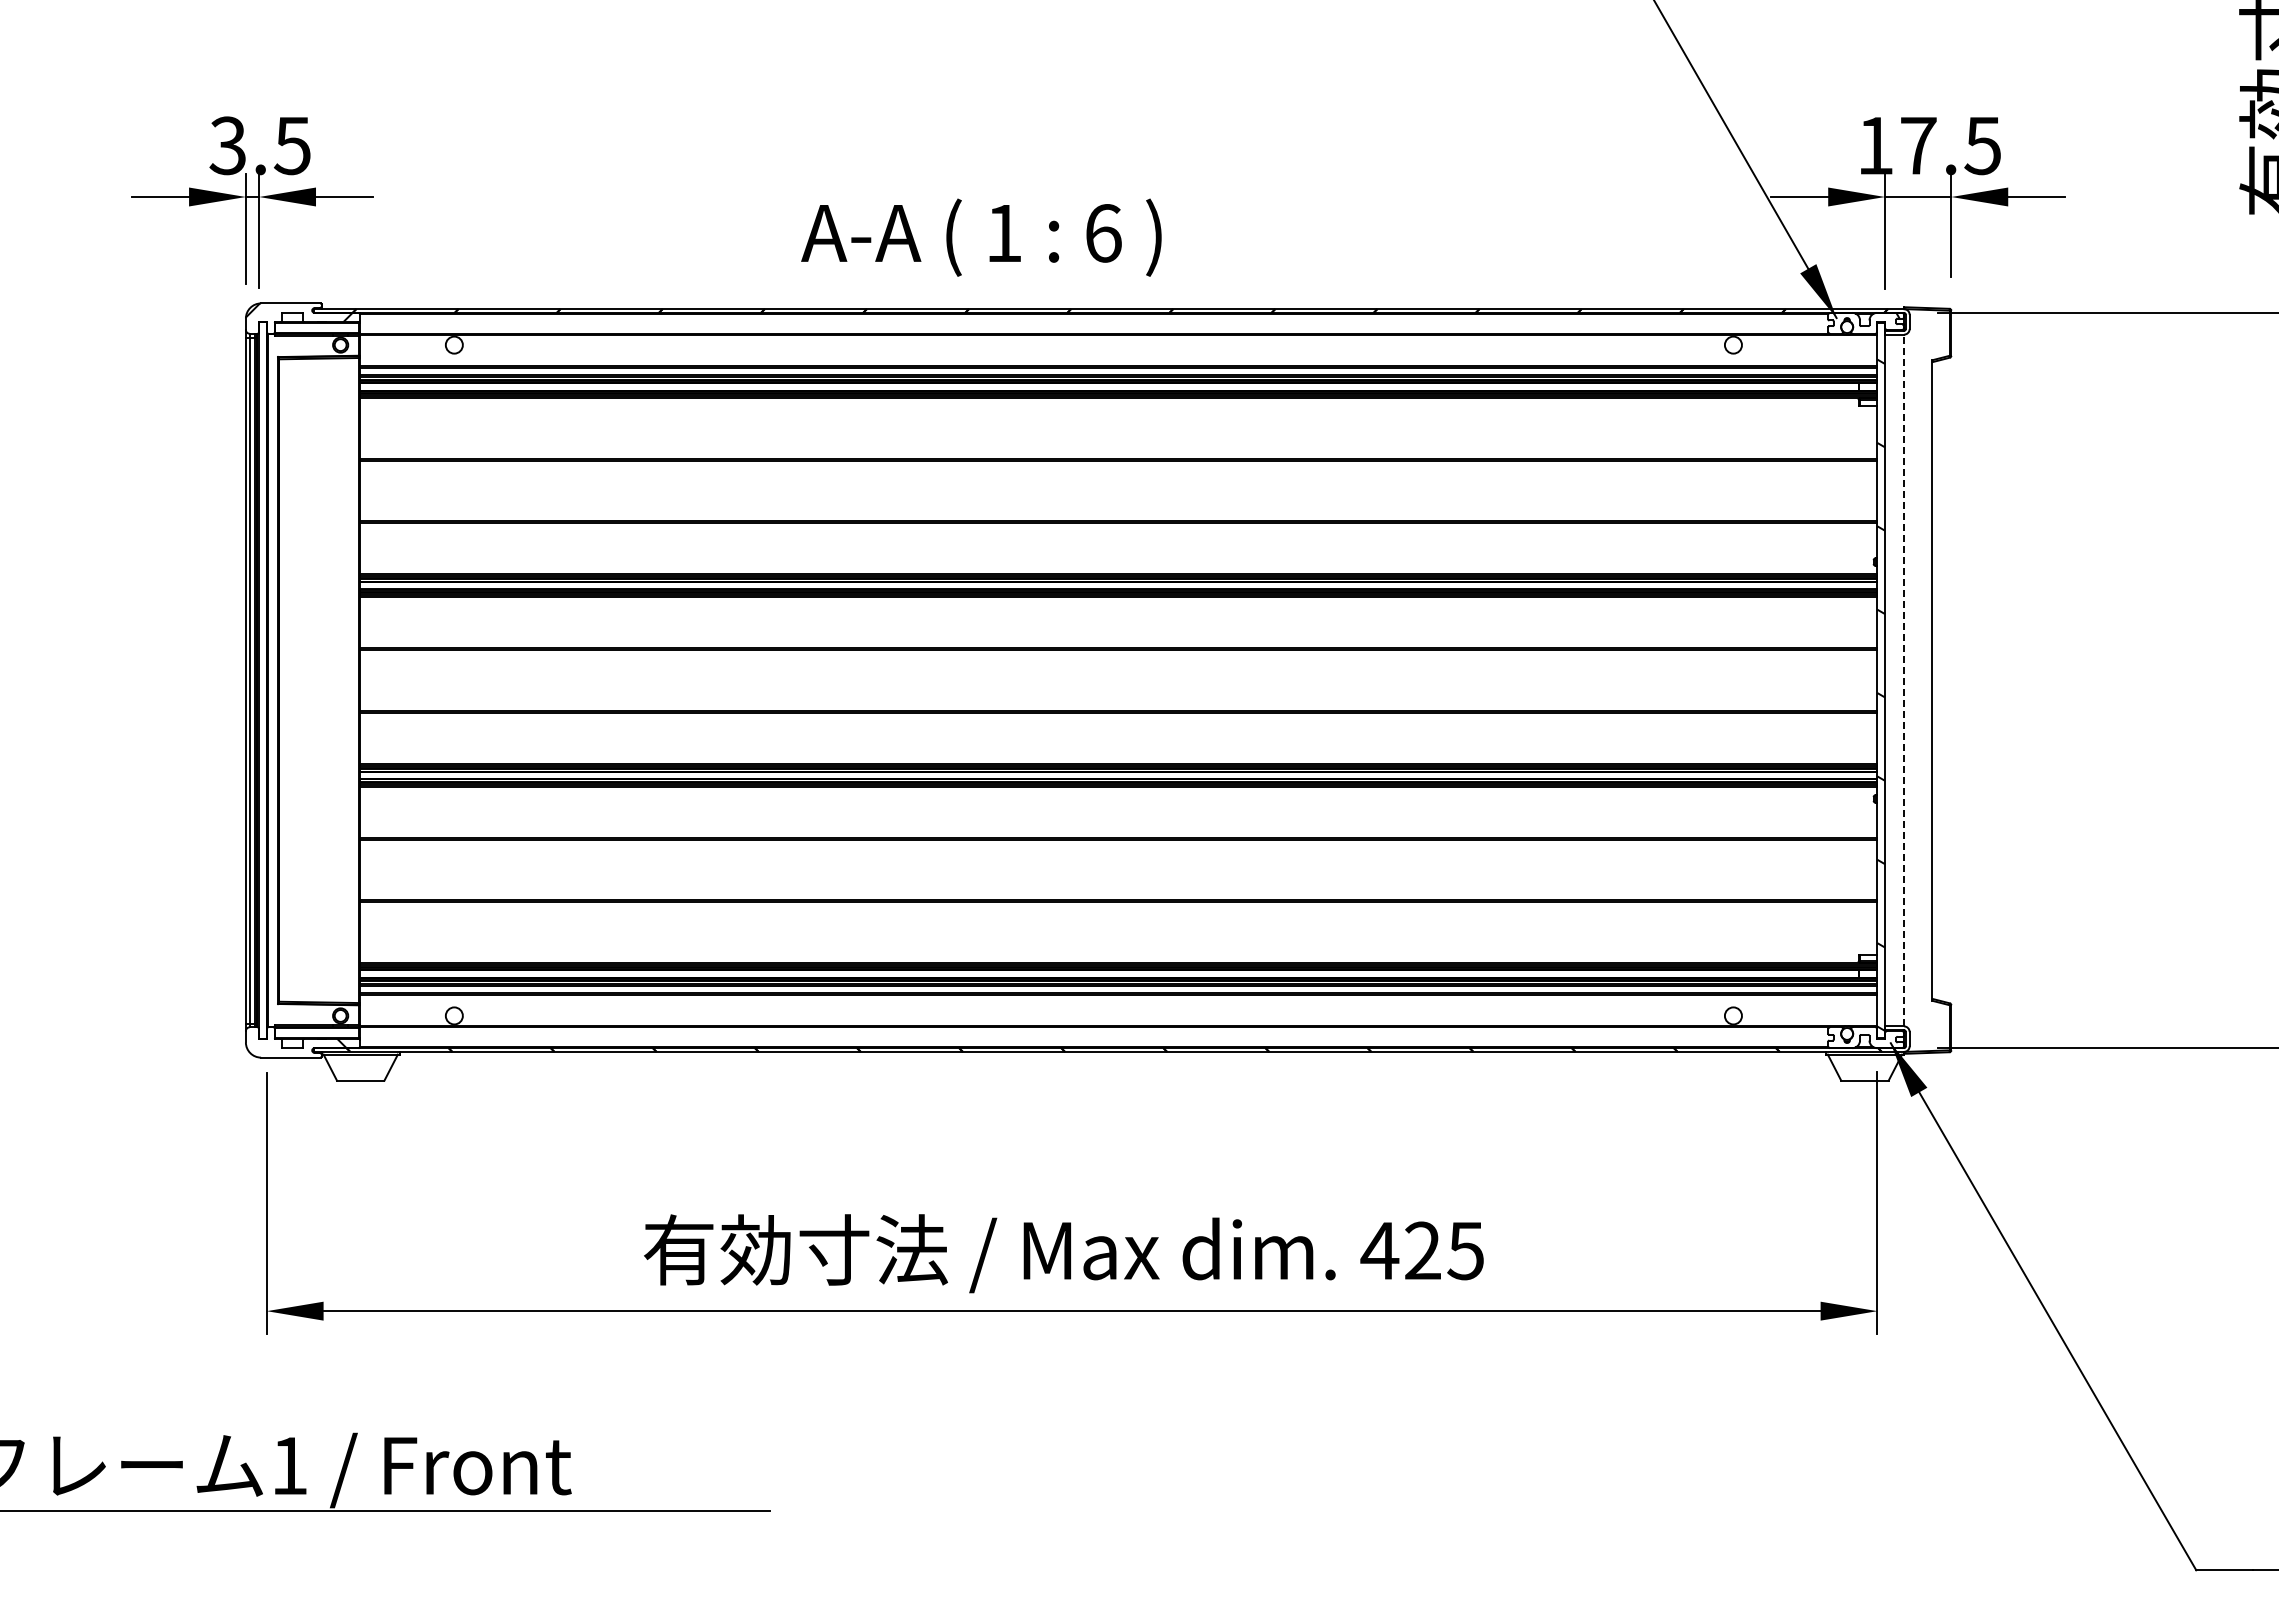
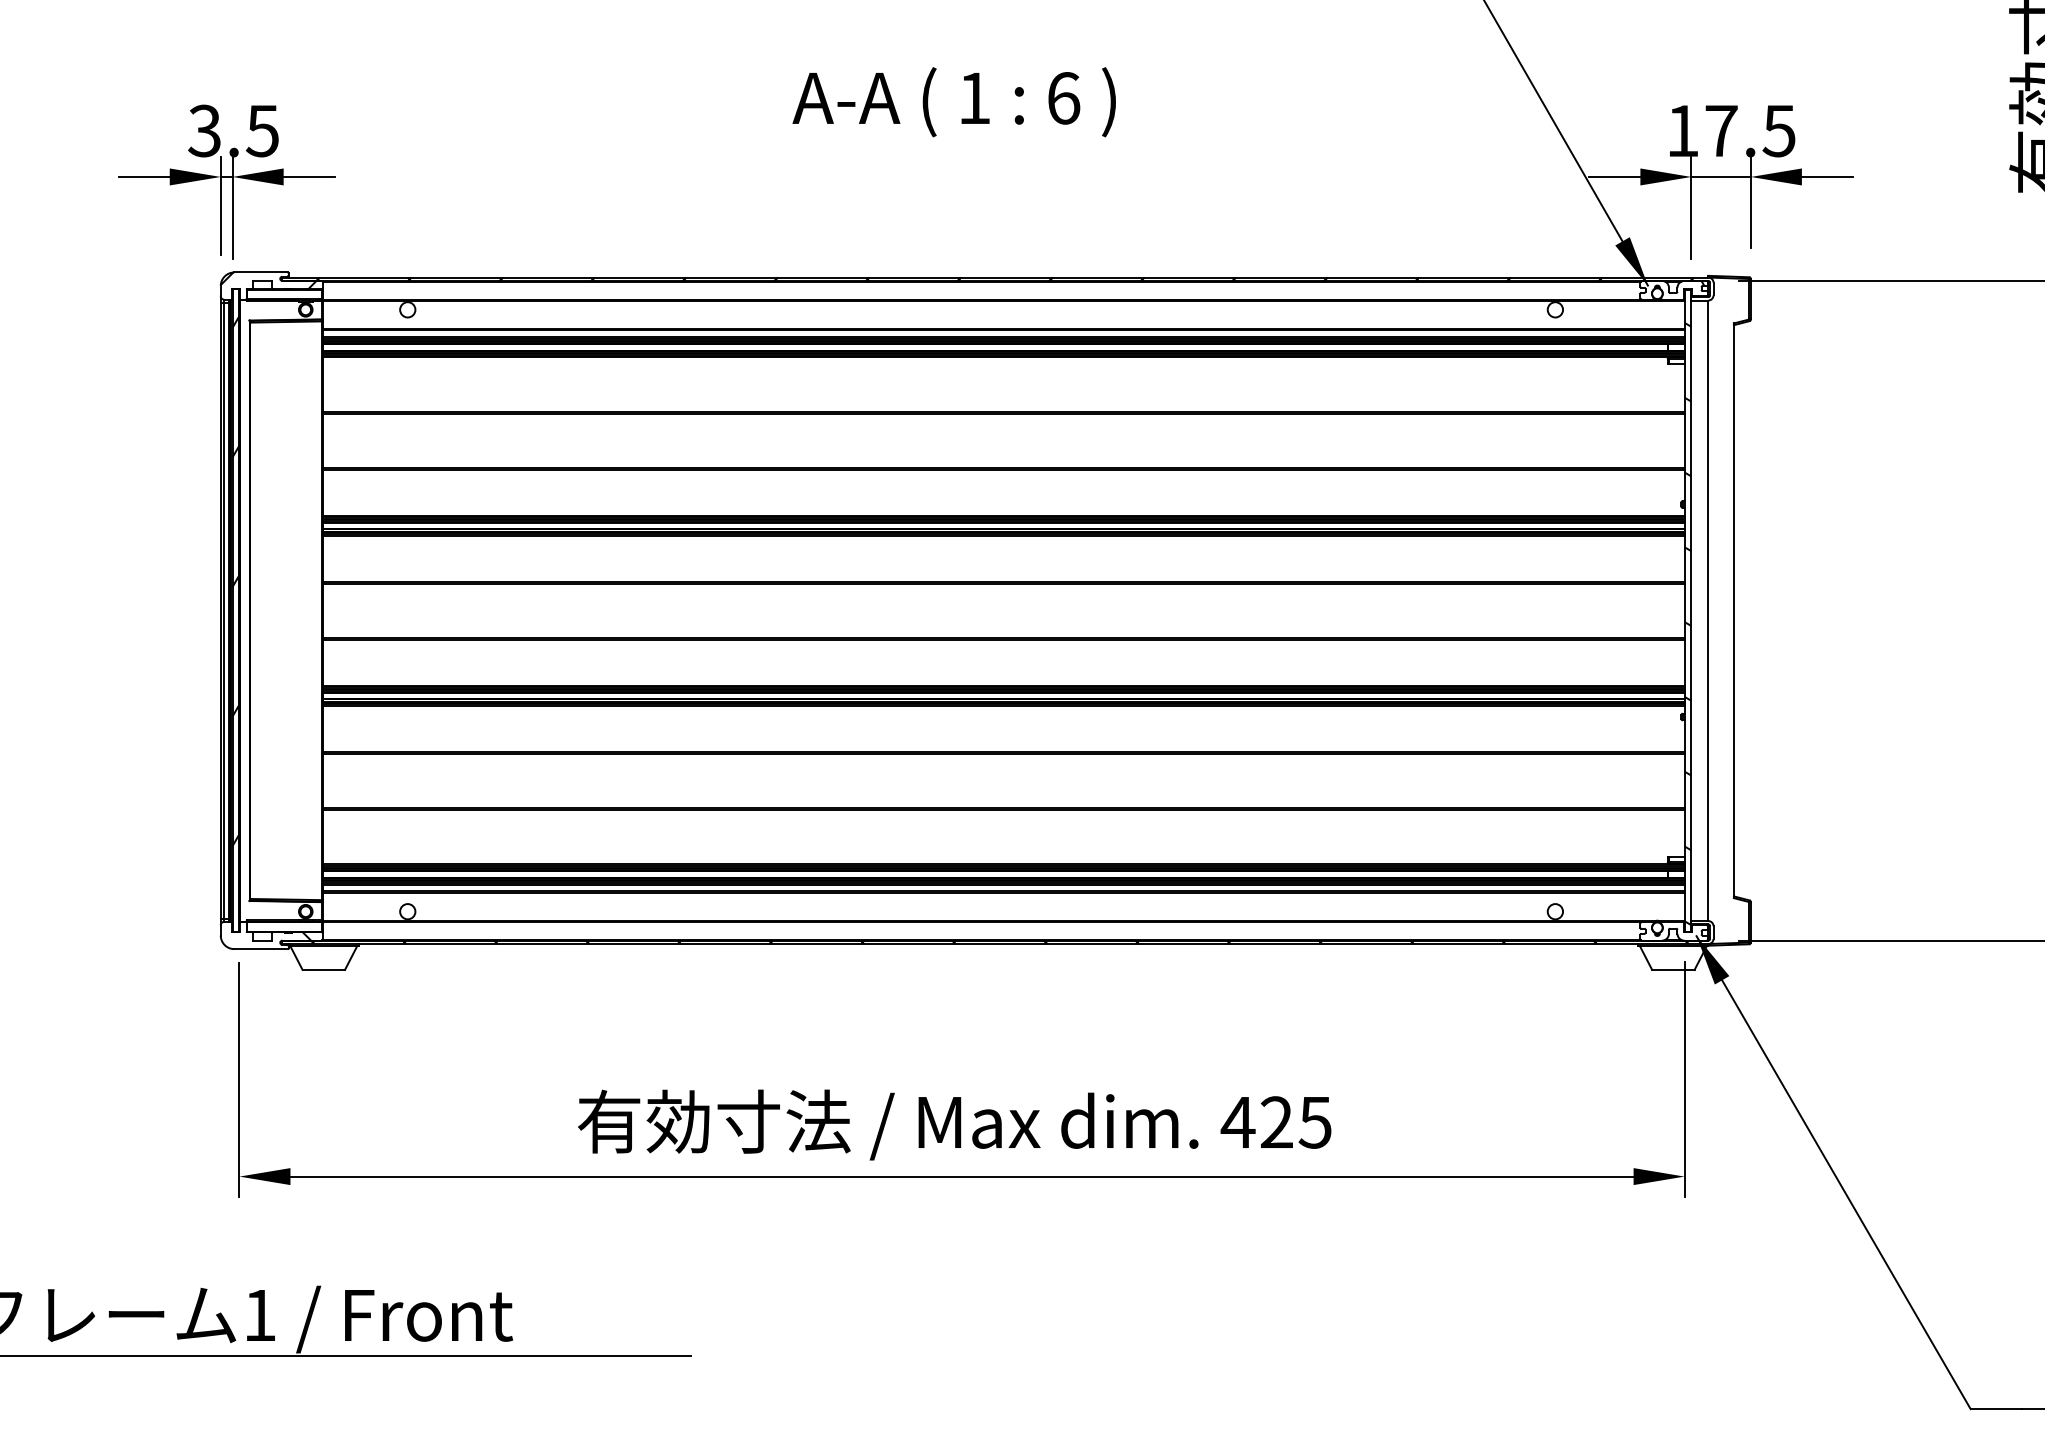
text: (981, 237) -> (954, 102), moved
hatch: (262, 646) -> (235, 580), added
line: (1904, 680) -> (1708, 610), dashed -> solid

